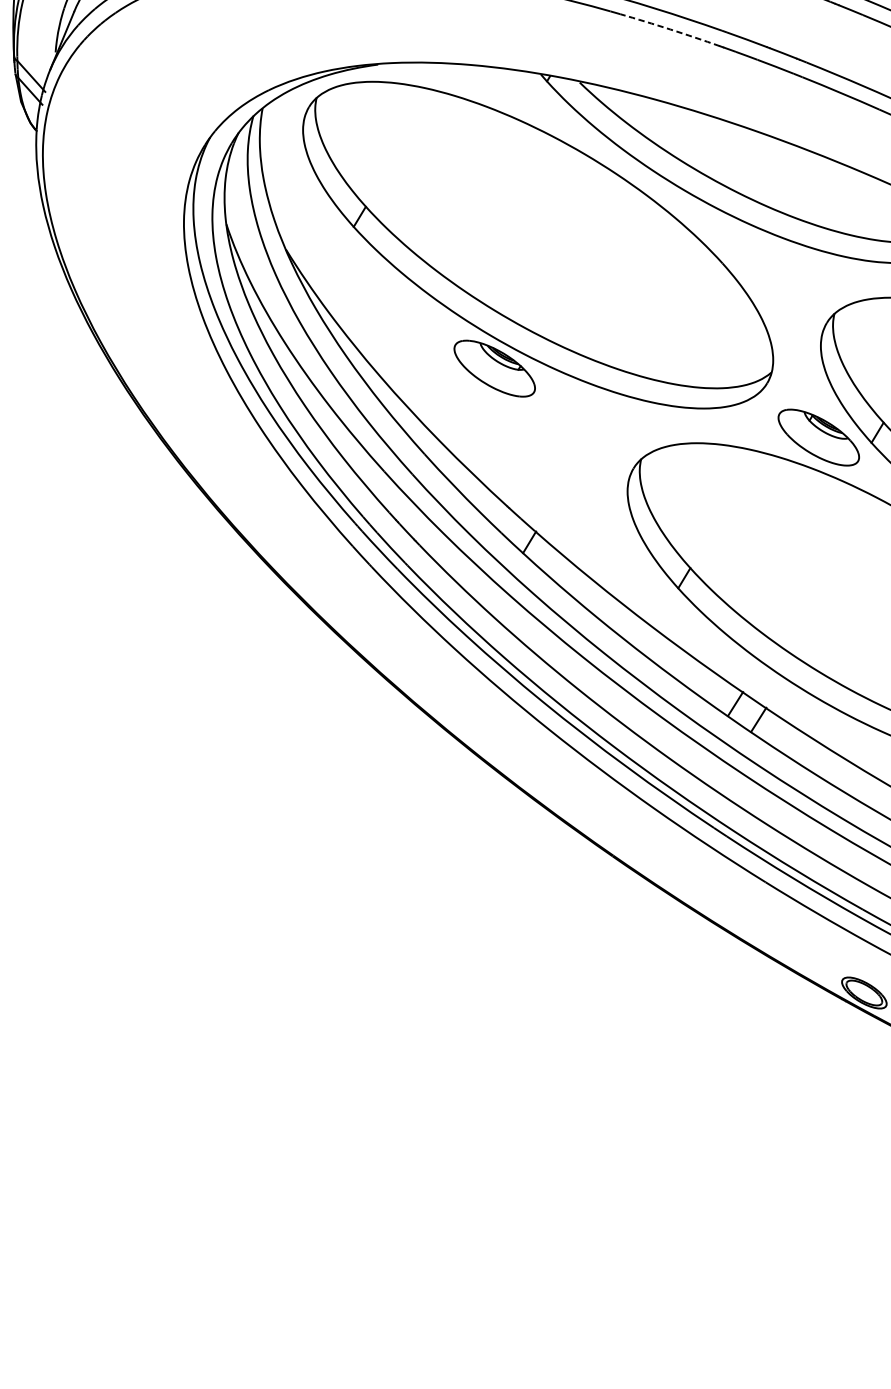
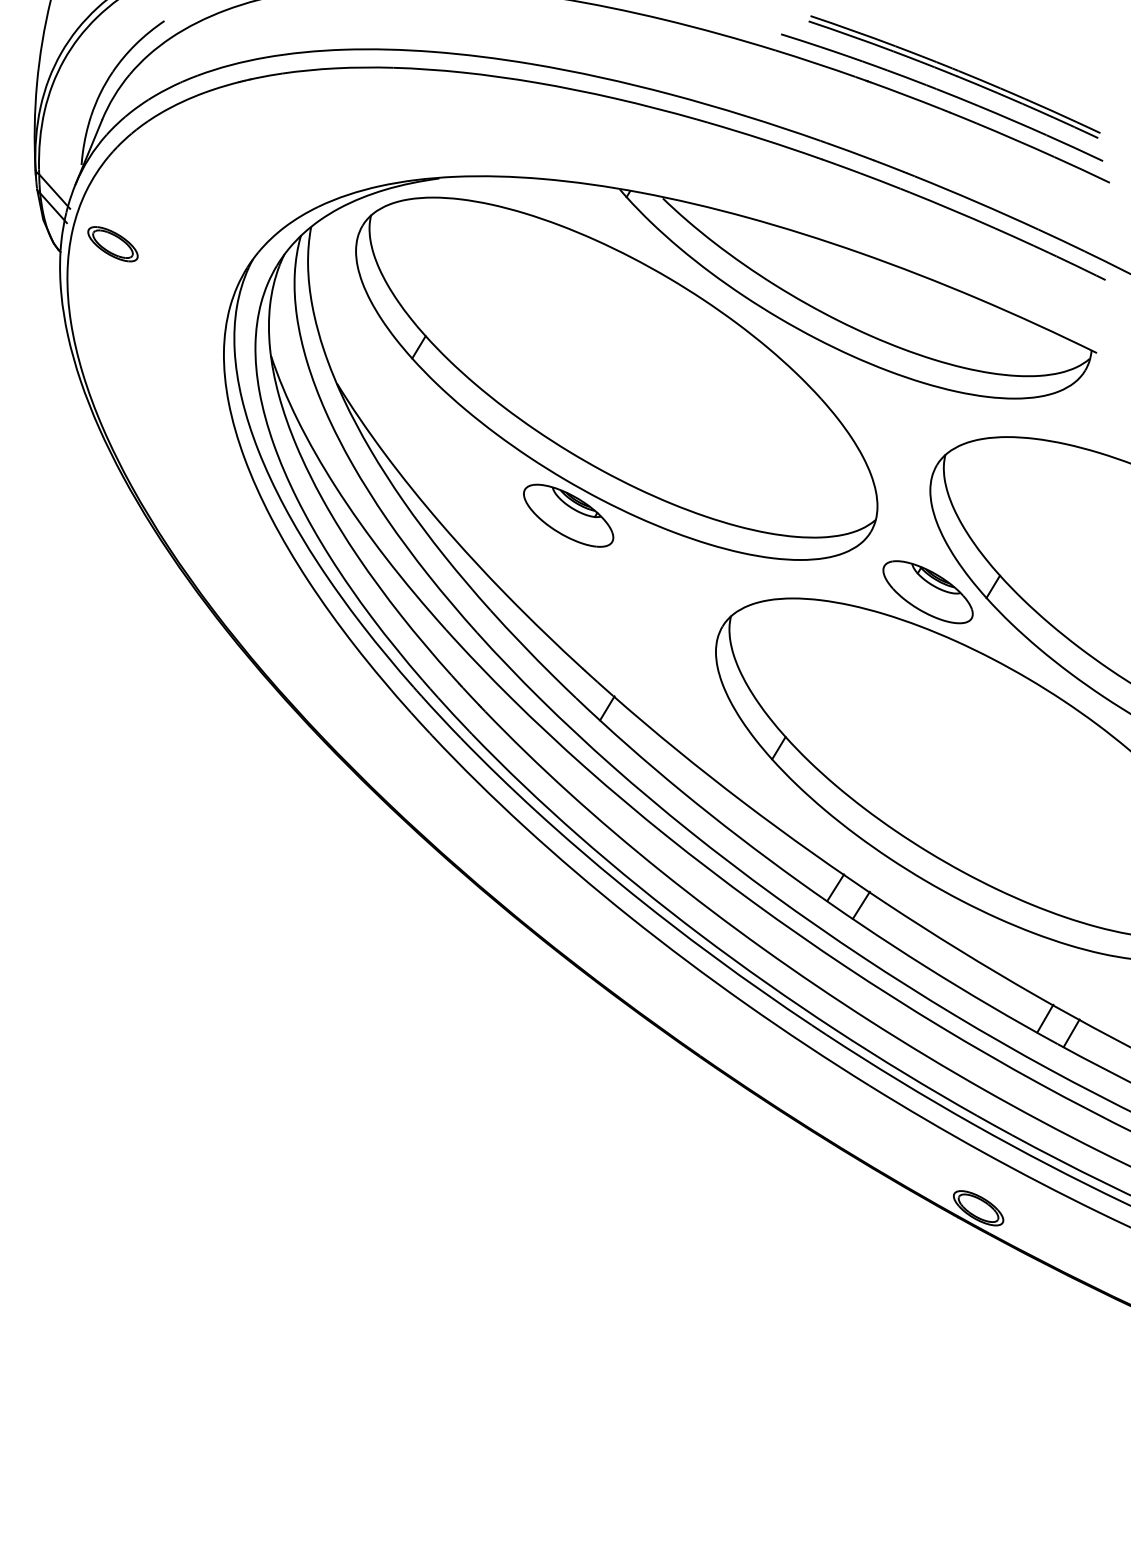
arc: (670, 29) -> (763, 139), dashed -> solid
part: (83, 124) -> (112, 244), added

